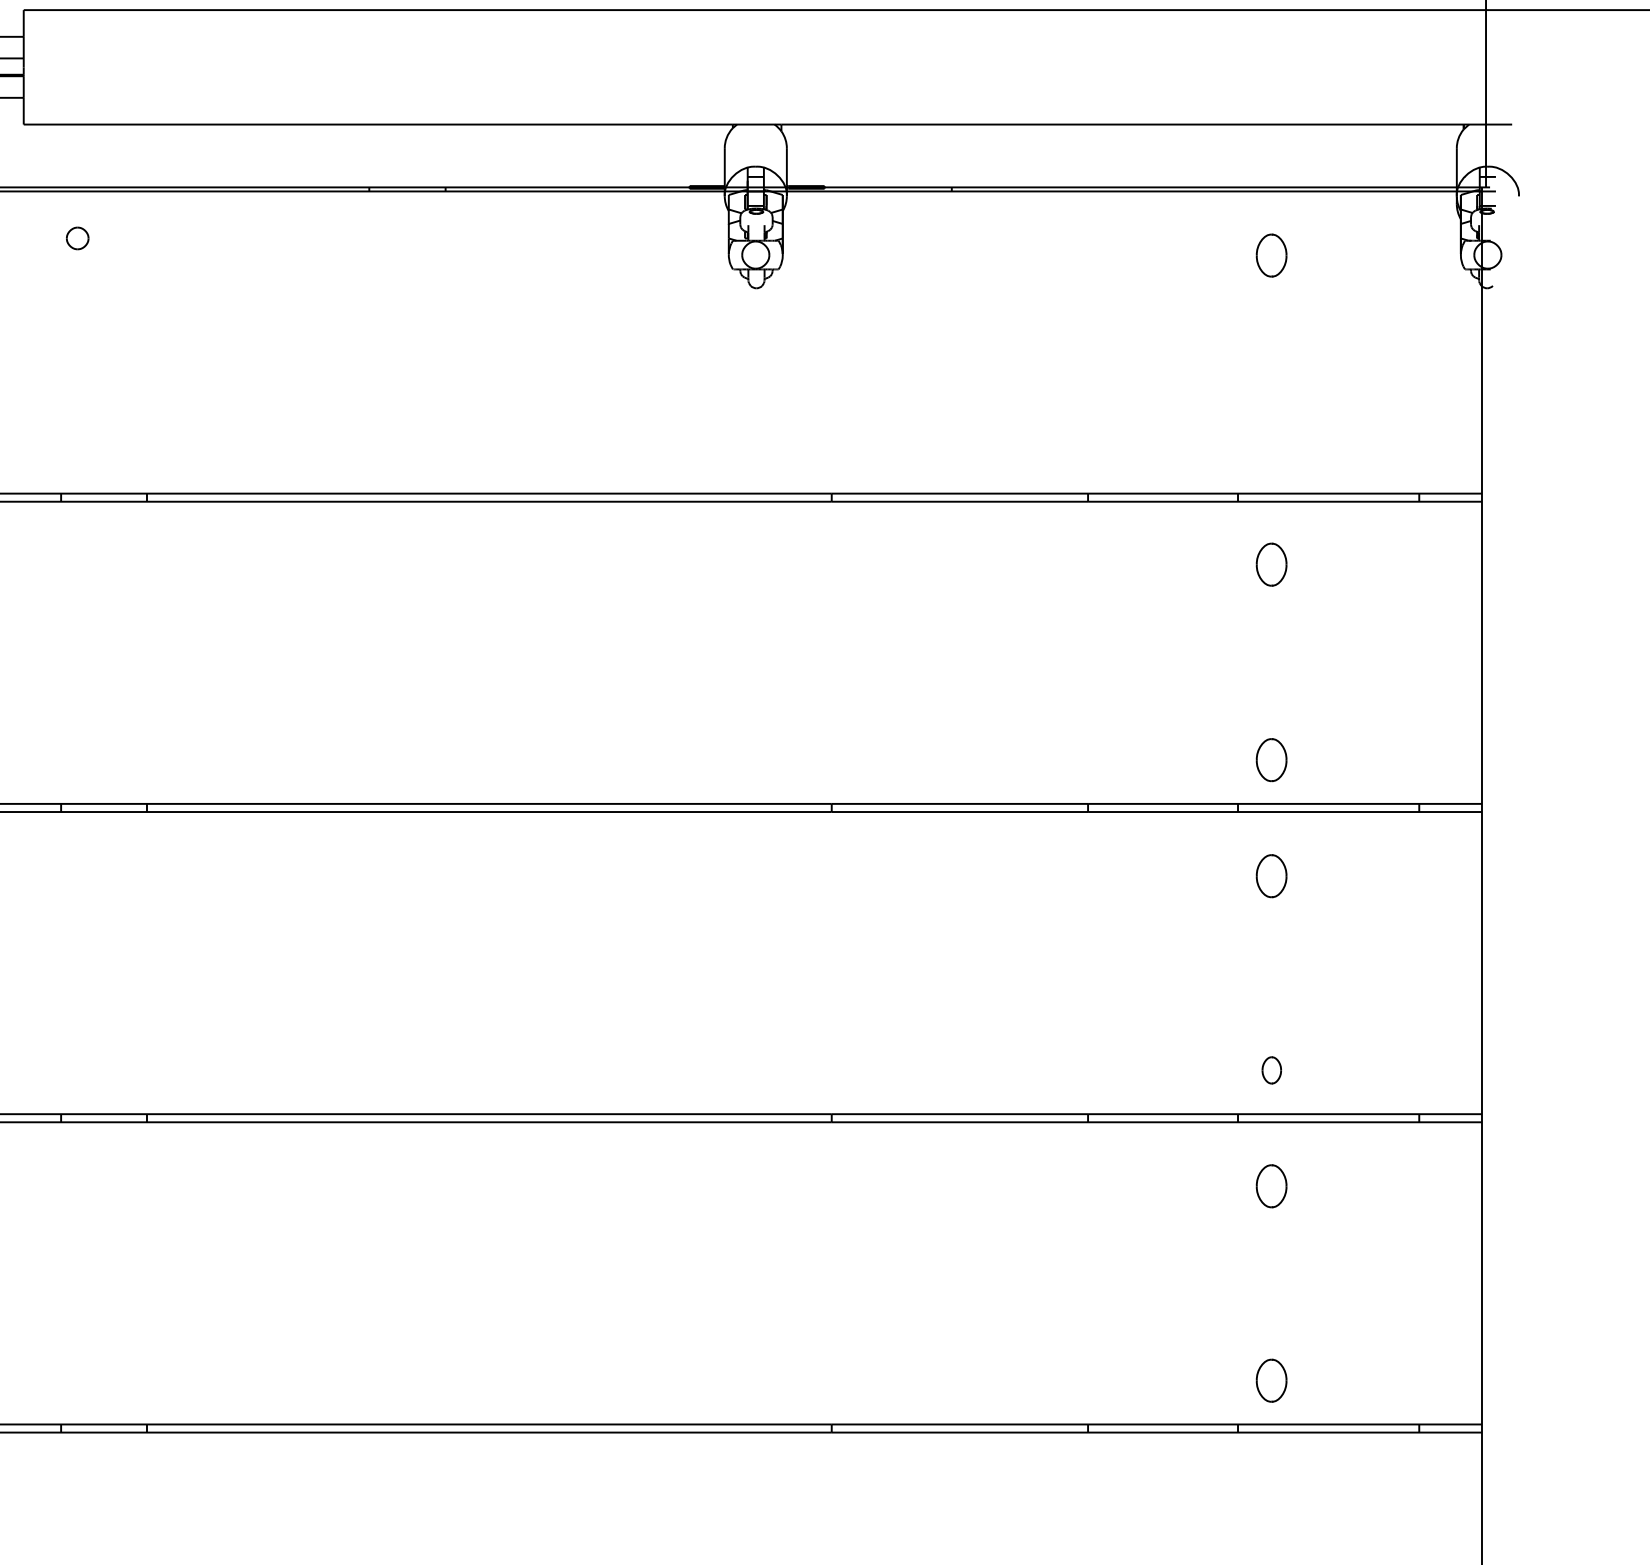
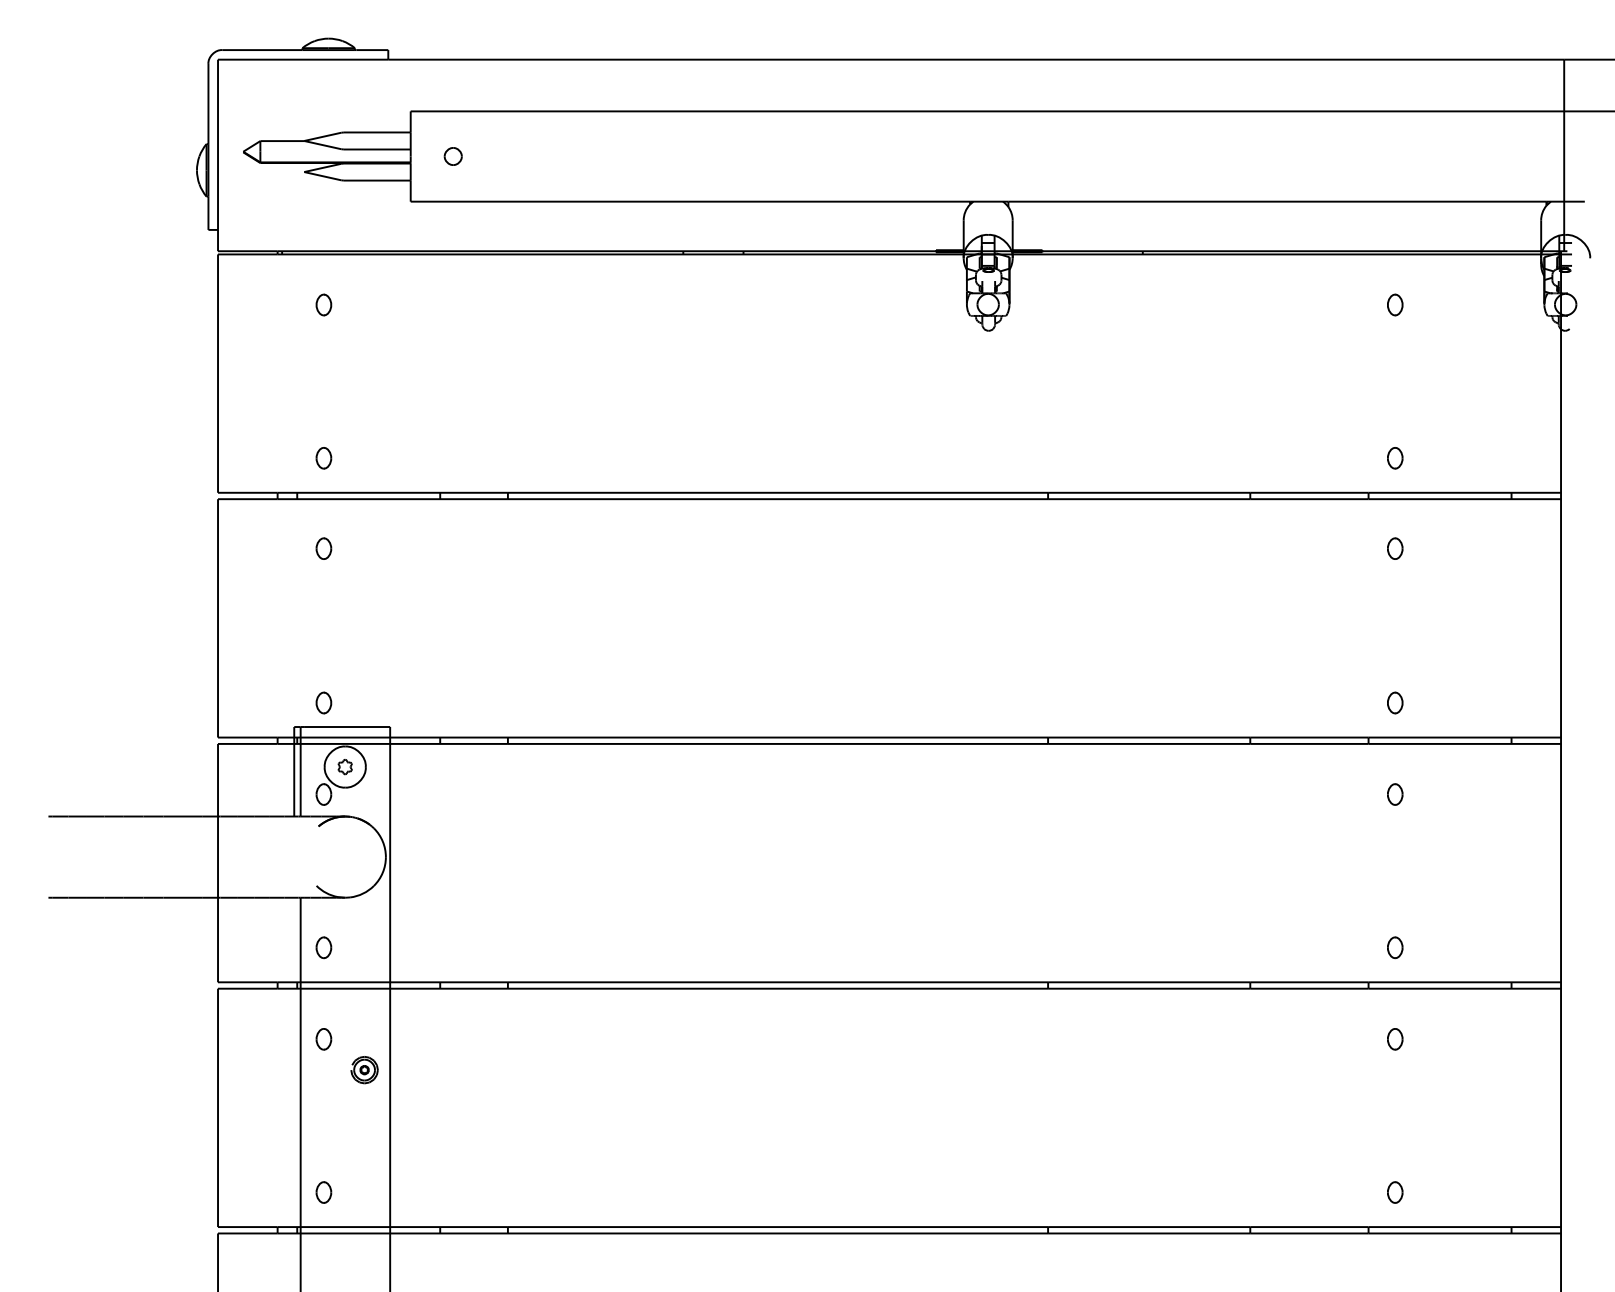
part: (76, 238) -> (452, 156), moved
part: (1272, 254) -> (1395, 304), size x0.62
part: (1272, 450) -> (1395, 458), added
part: (1272, 564) -> (1395, 548), size x0.62
part: (1272, 759) -> (1395, 702), size x0.62
part: (1272, 876) -> (1395, 794), size x0.62
part: (1272, 1186) -> (1395, 1039), size x0.62
part: (1272, 1380) -> (1395, 1192), size x0.62

